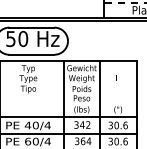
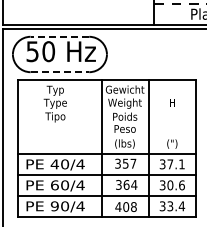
line: (31, 27) -> (59, 36), solid -> dashed
line: (32, 55) -> (60, 72), solid -> dashed
text: (85, 124) -> (129, 163), 342 -> 357
text: (120, 125) -> (175, 164), 30.6 -> 37.1

